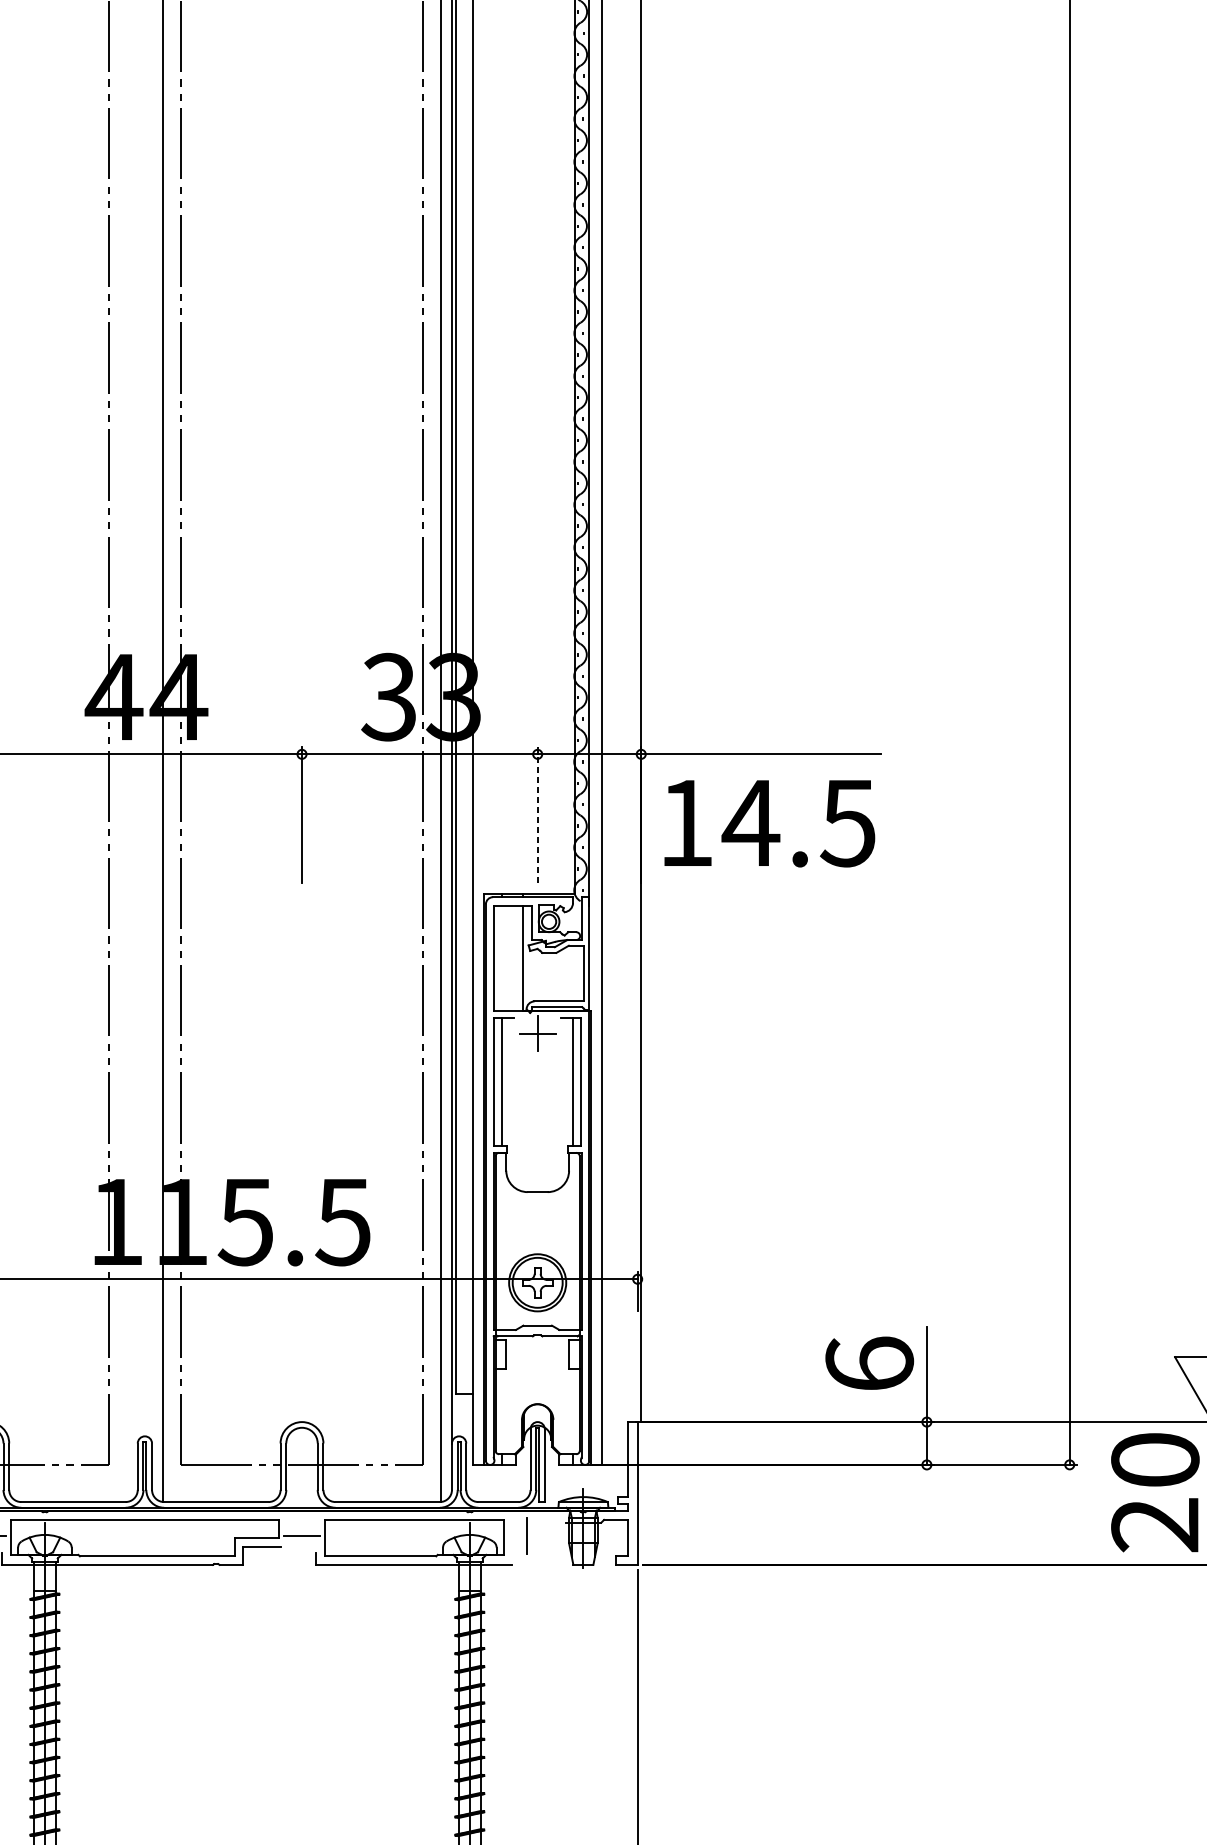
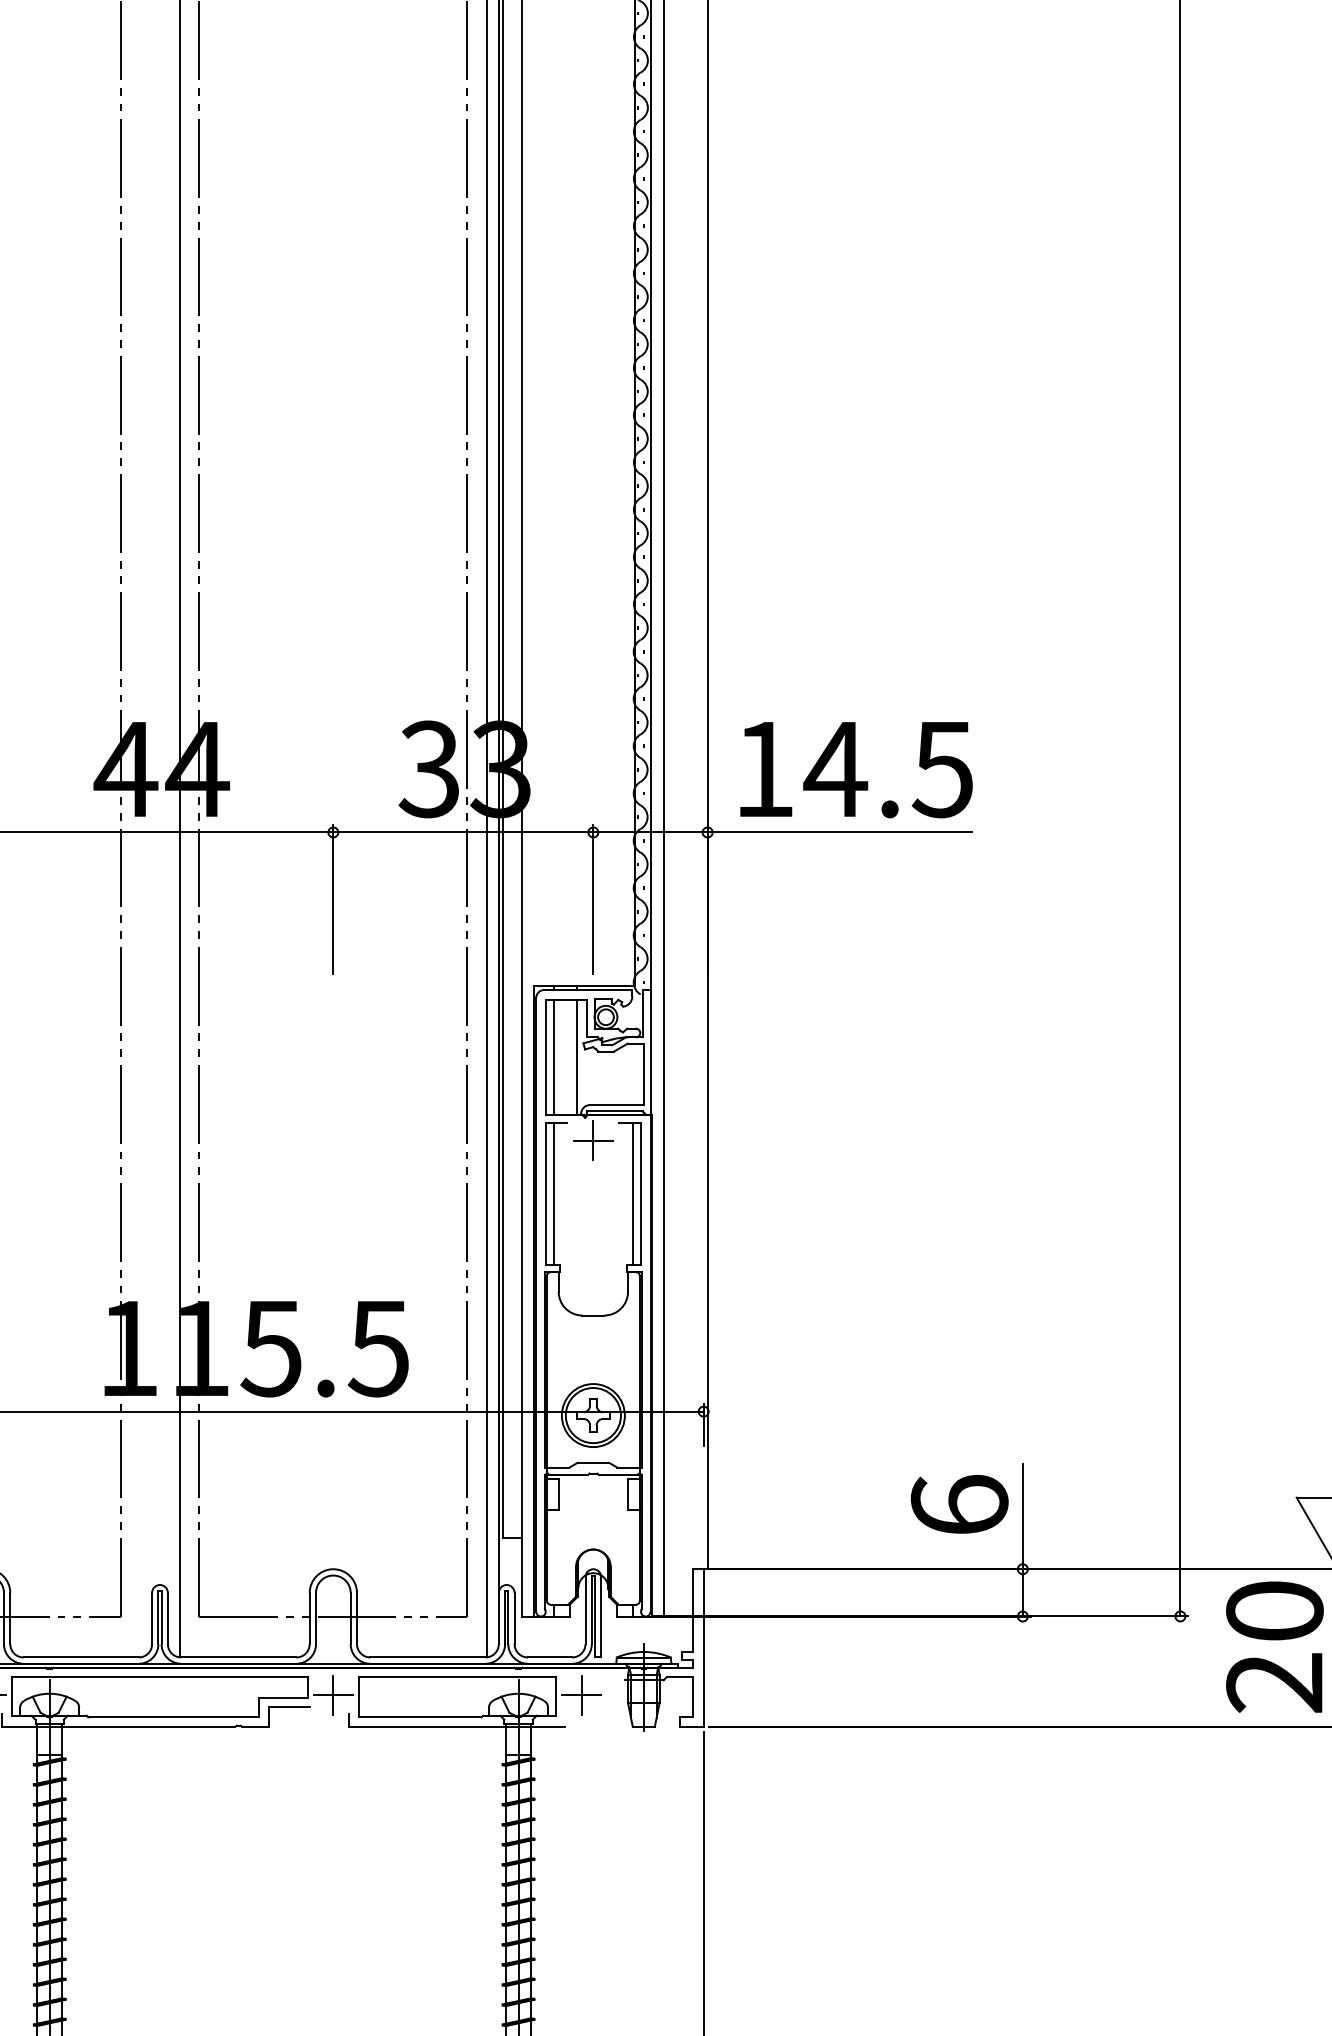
line: (537, 815) -> (593, 899), dashed -> solid
text: (769, 824) -> (856, 770), moved
line: (501, 958) -> (553, 1057), added
line: (302, 1536) -> (333, 1695), added
line: (526, 1536) -> (581, 1695), added

